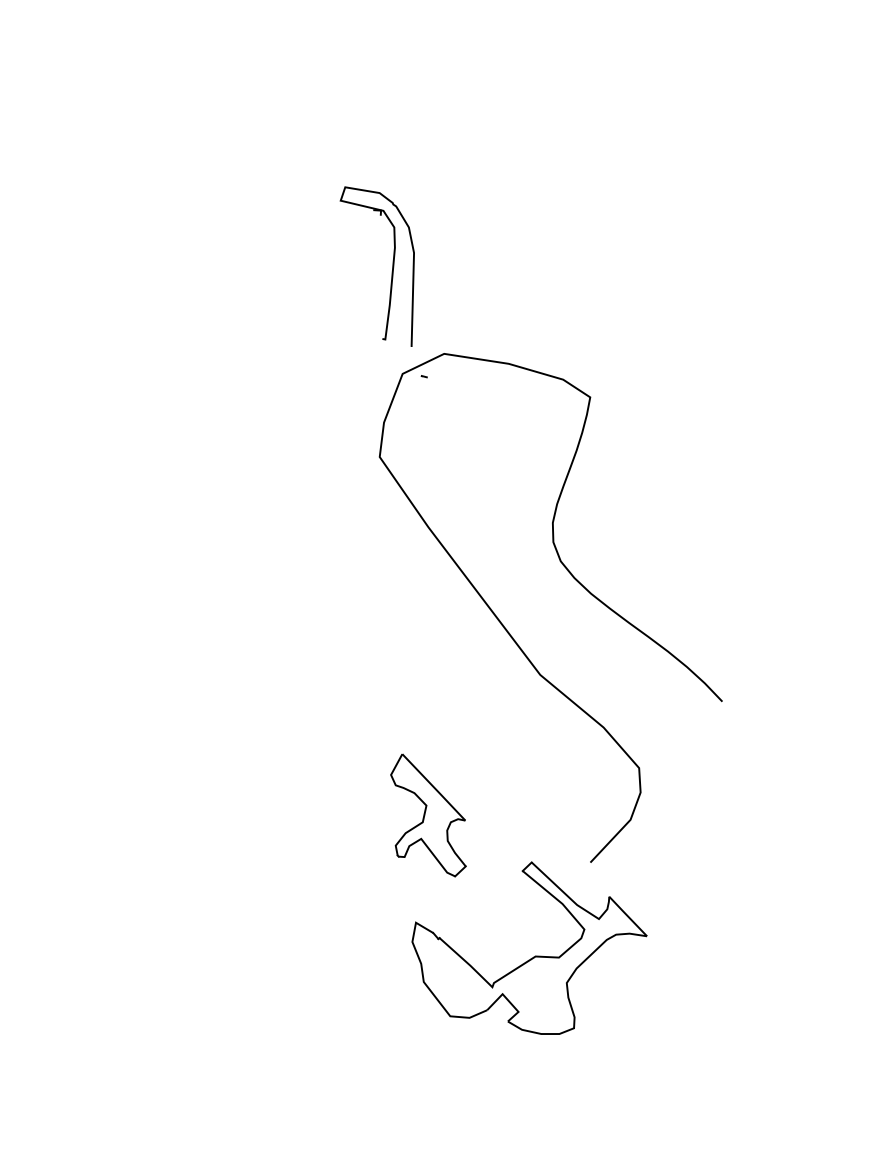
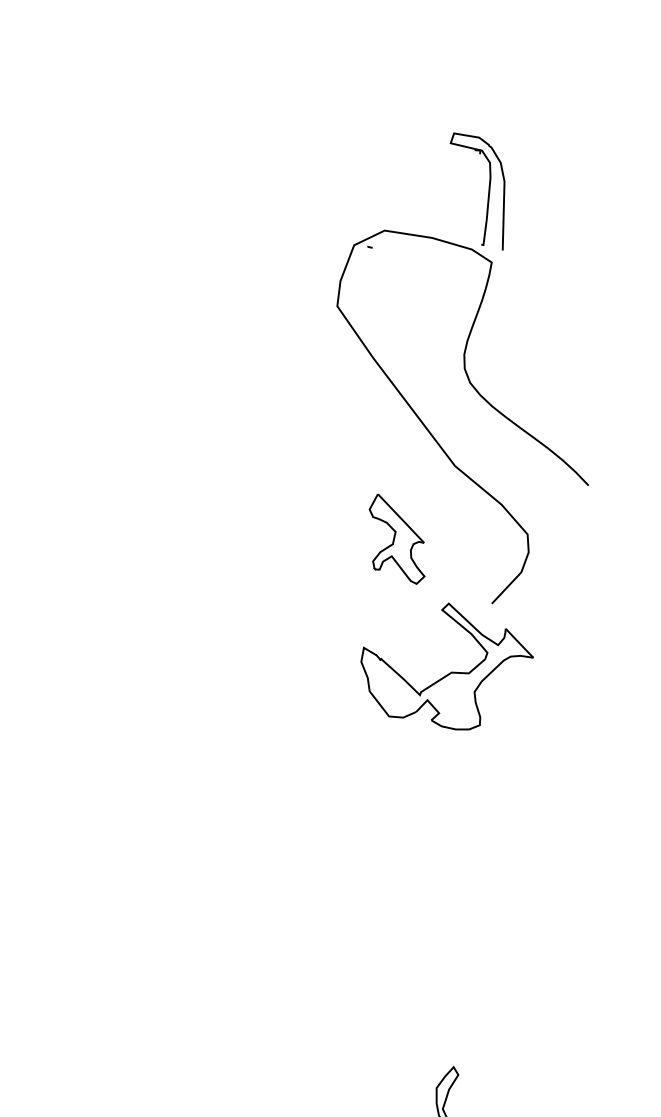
part: (392, 266) -> (488, 191), moved
part: (427, 814) -> (396, 538), moved

